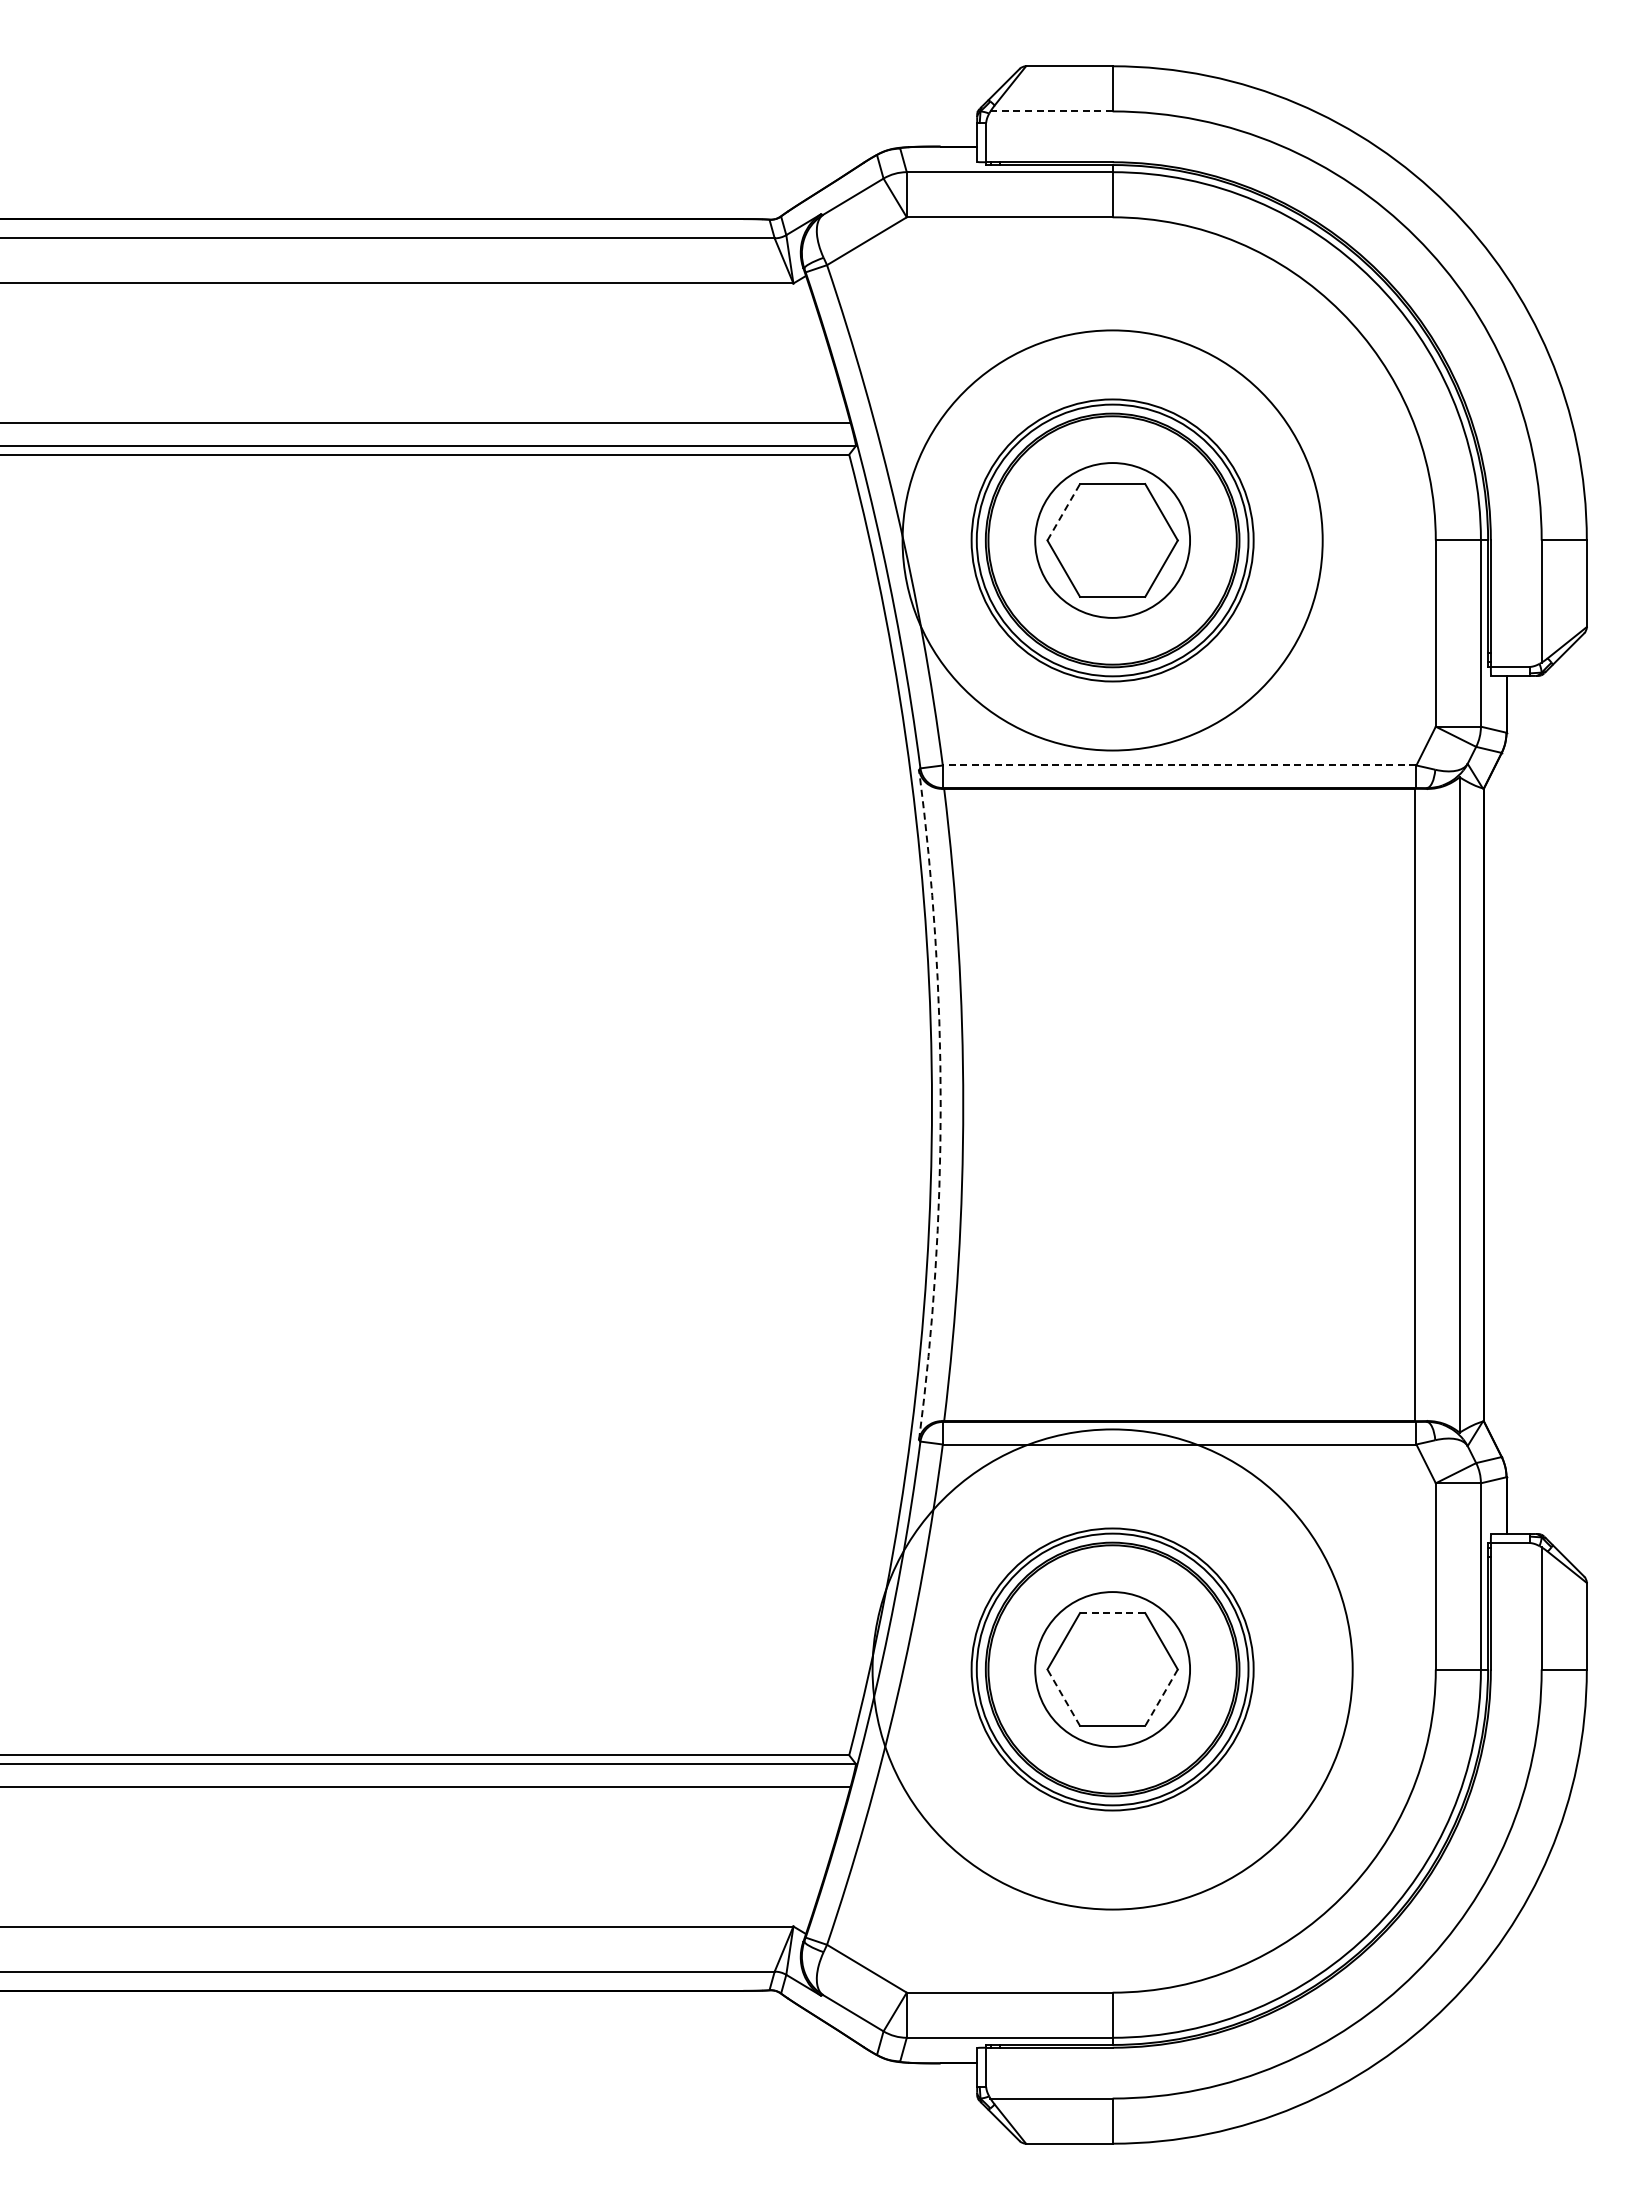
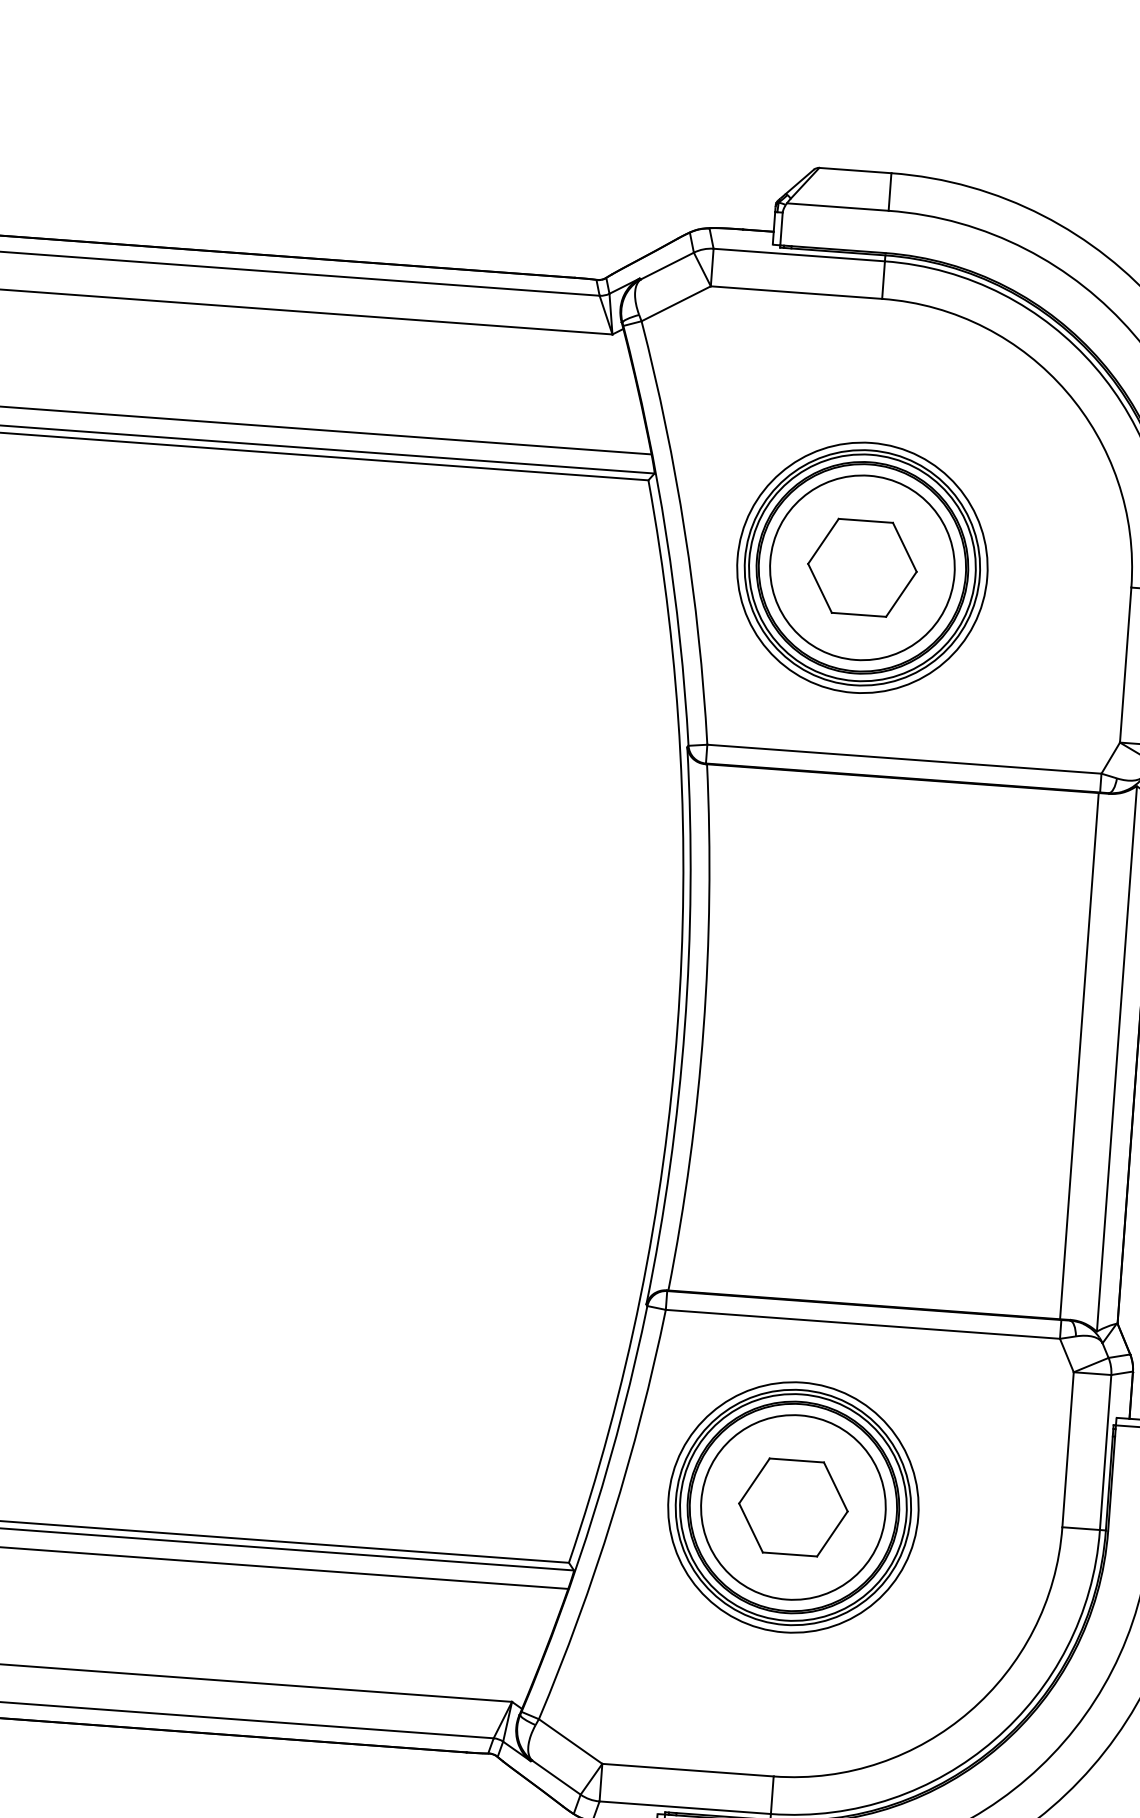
line: (1052, 111) -> (838, 207), dashed -> solid
line: (1063, 512) -> (823, 541), dashed -> solid
circle: (1112, 540) -> (862, 567), size x0.71
circle: (1112, 540) -> (862, 567), size x1.43
line: (1179, 765) -> (904, 759), dashed -> solid
arc: (940, 1105) -> (684, 1027), dashed -> solid
line: (1112, 1613) -> (796, 1460), dashed -> solid
circle: (1112, 1669) -> (793, 1507), size x0.62
circle: (1112, 1669) -> (793, 1507), size x1.43
line: (1063, 1697) -> (750, 1527), dashed -> solid
line: (1161, 1697) -> (832, 1533), dashed -> solid

